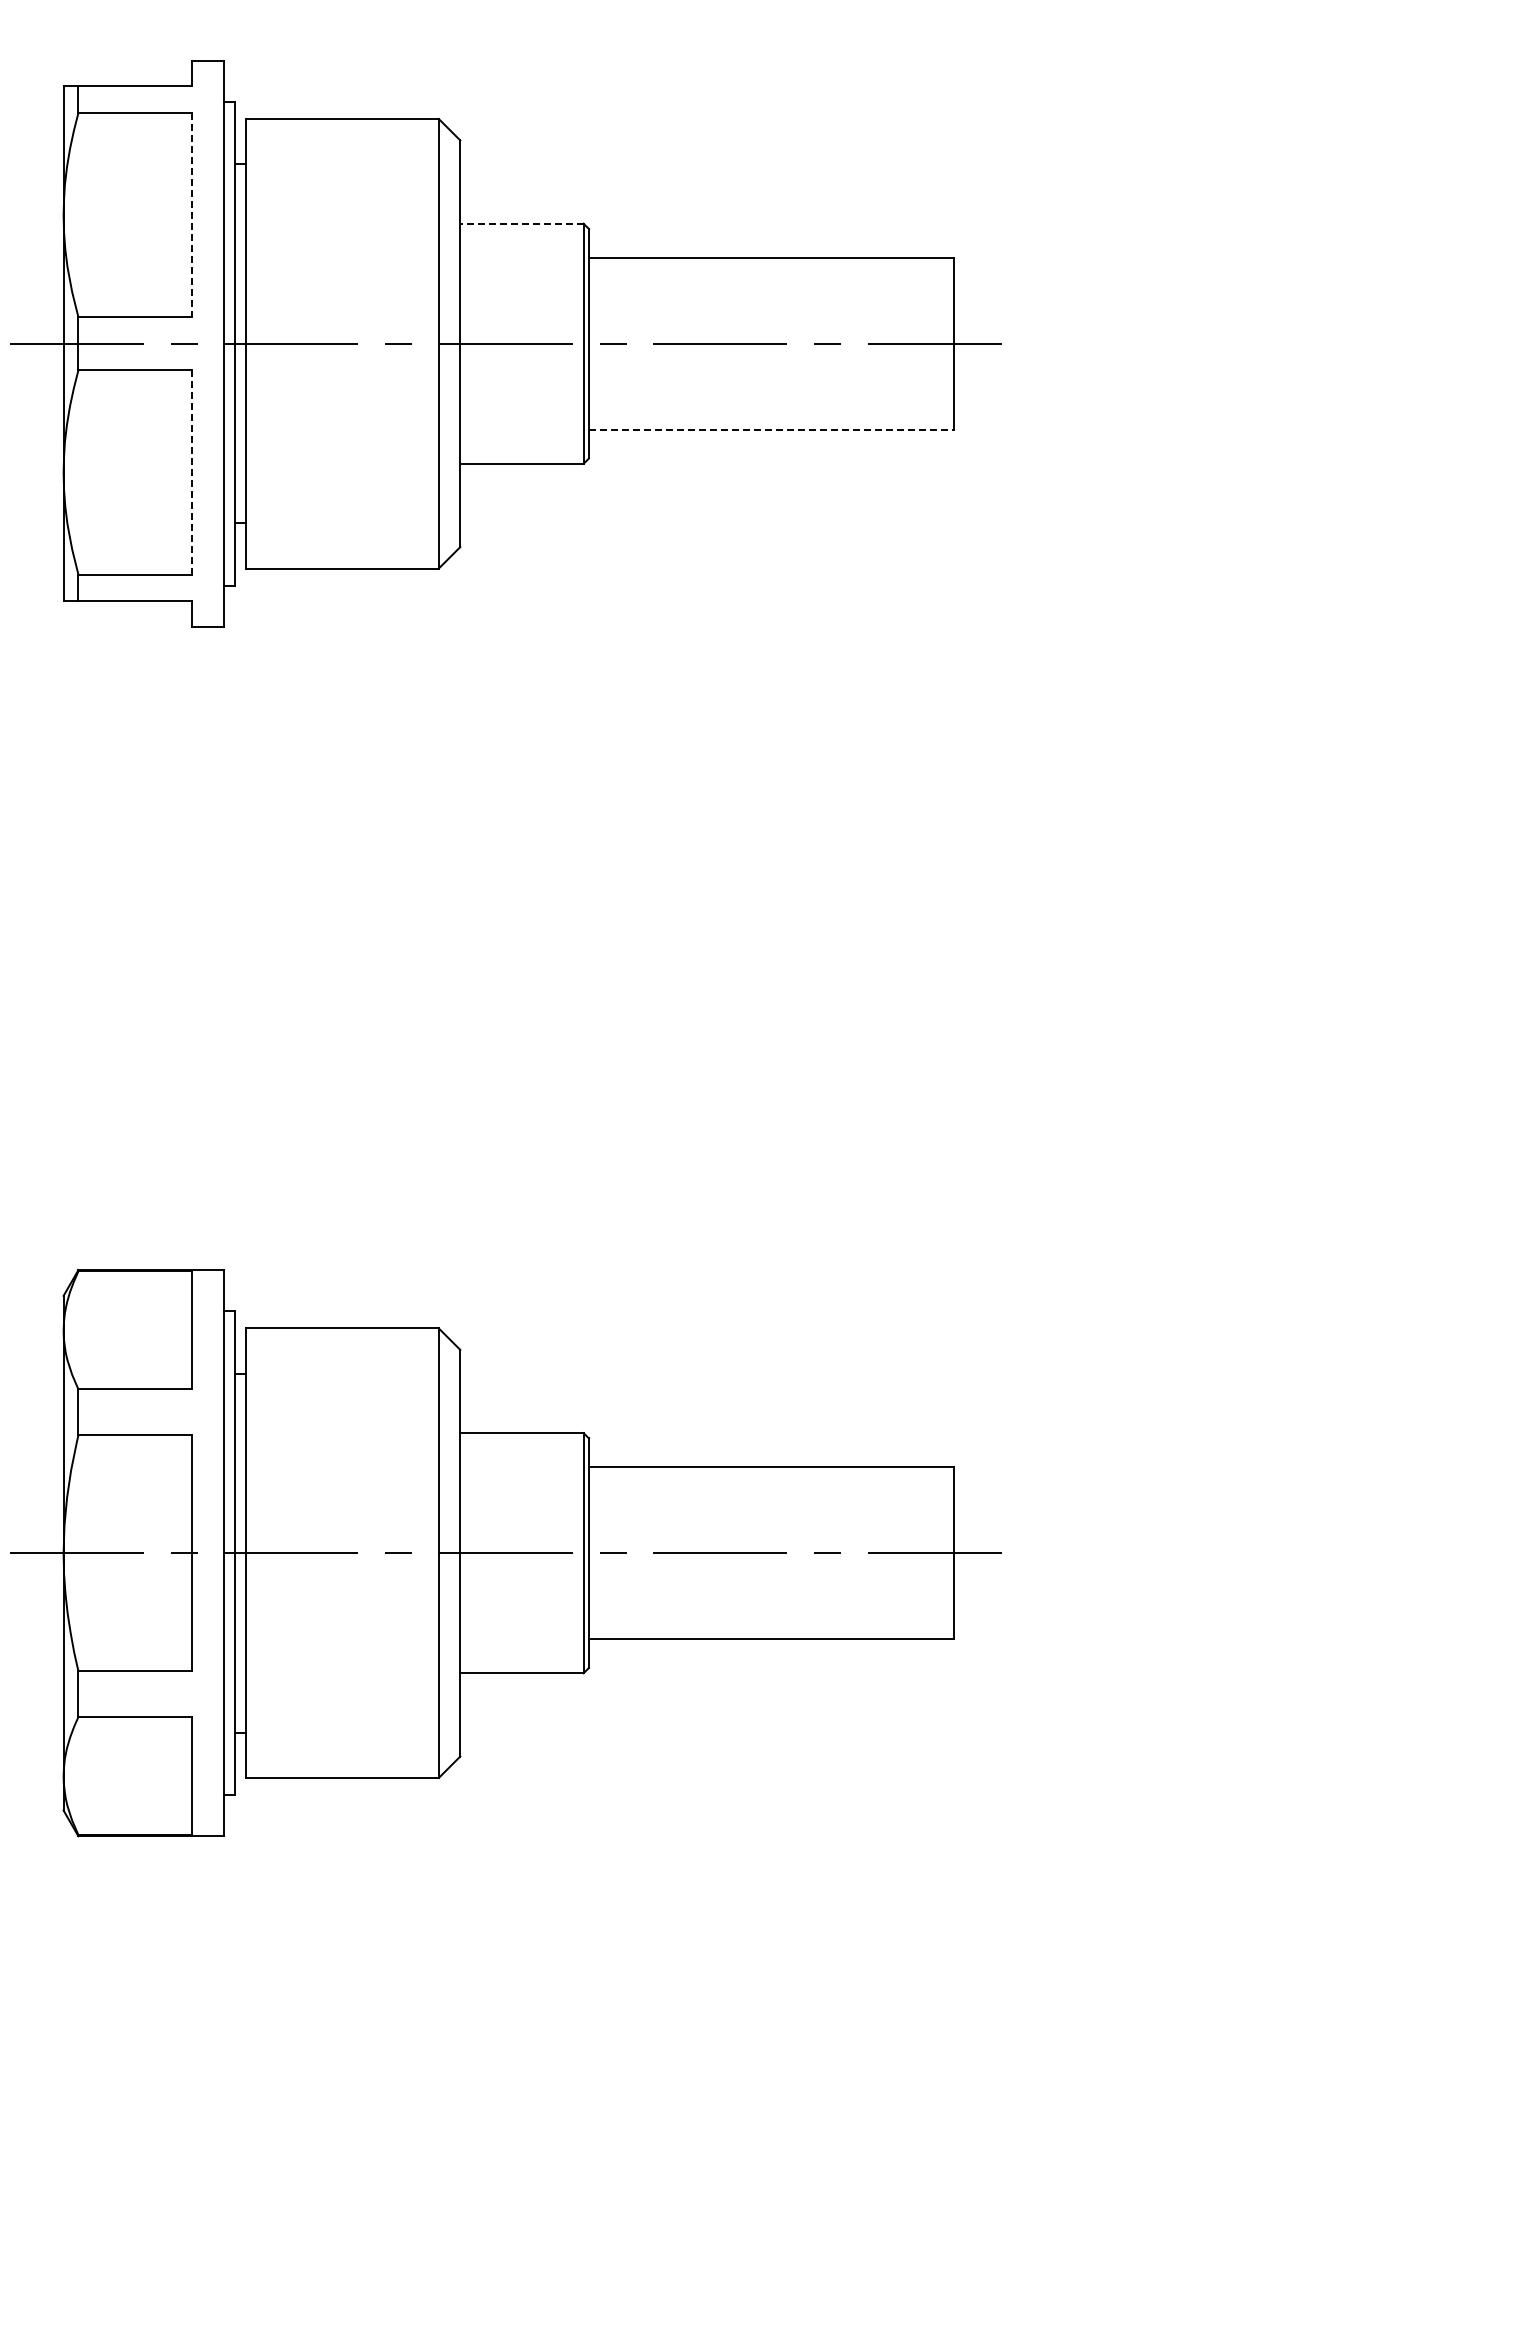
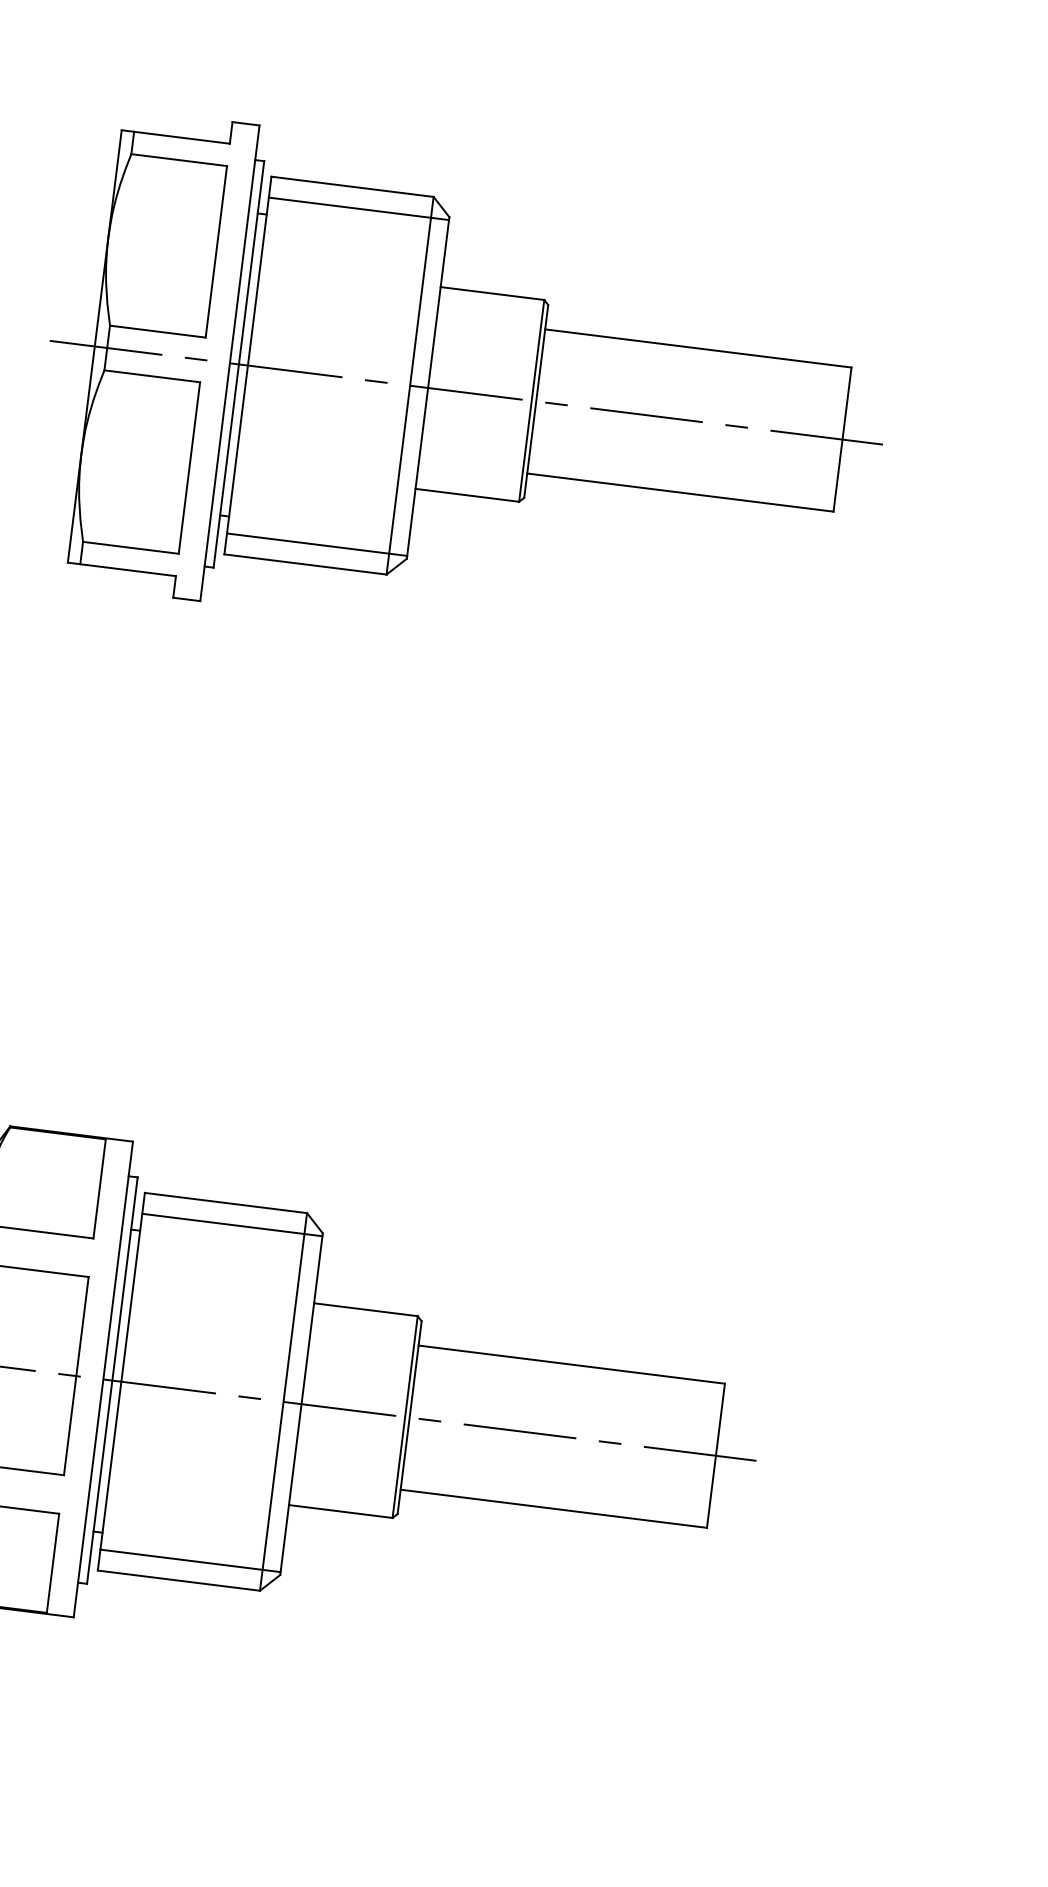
line: (352, 143) -> (358, 208), added
line: (192, 215) -> (216, 252), dashed -> solid
line: (521, 223) -> (492, 293), dashed -> solid
line: (771, 429) -> (680, 492), dashed -> solid
line: (192, 472) -> (189, 468), dashed -> solid
line: (352, 543) -> (316, 544), added
line: (352, 1353) -> (231, 1225), added
line: (352, 1753) -> (189, 1561), added

